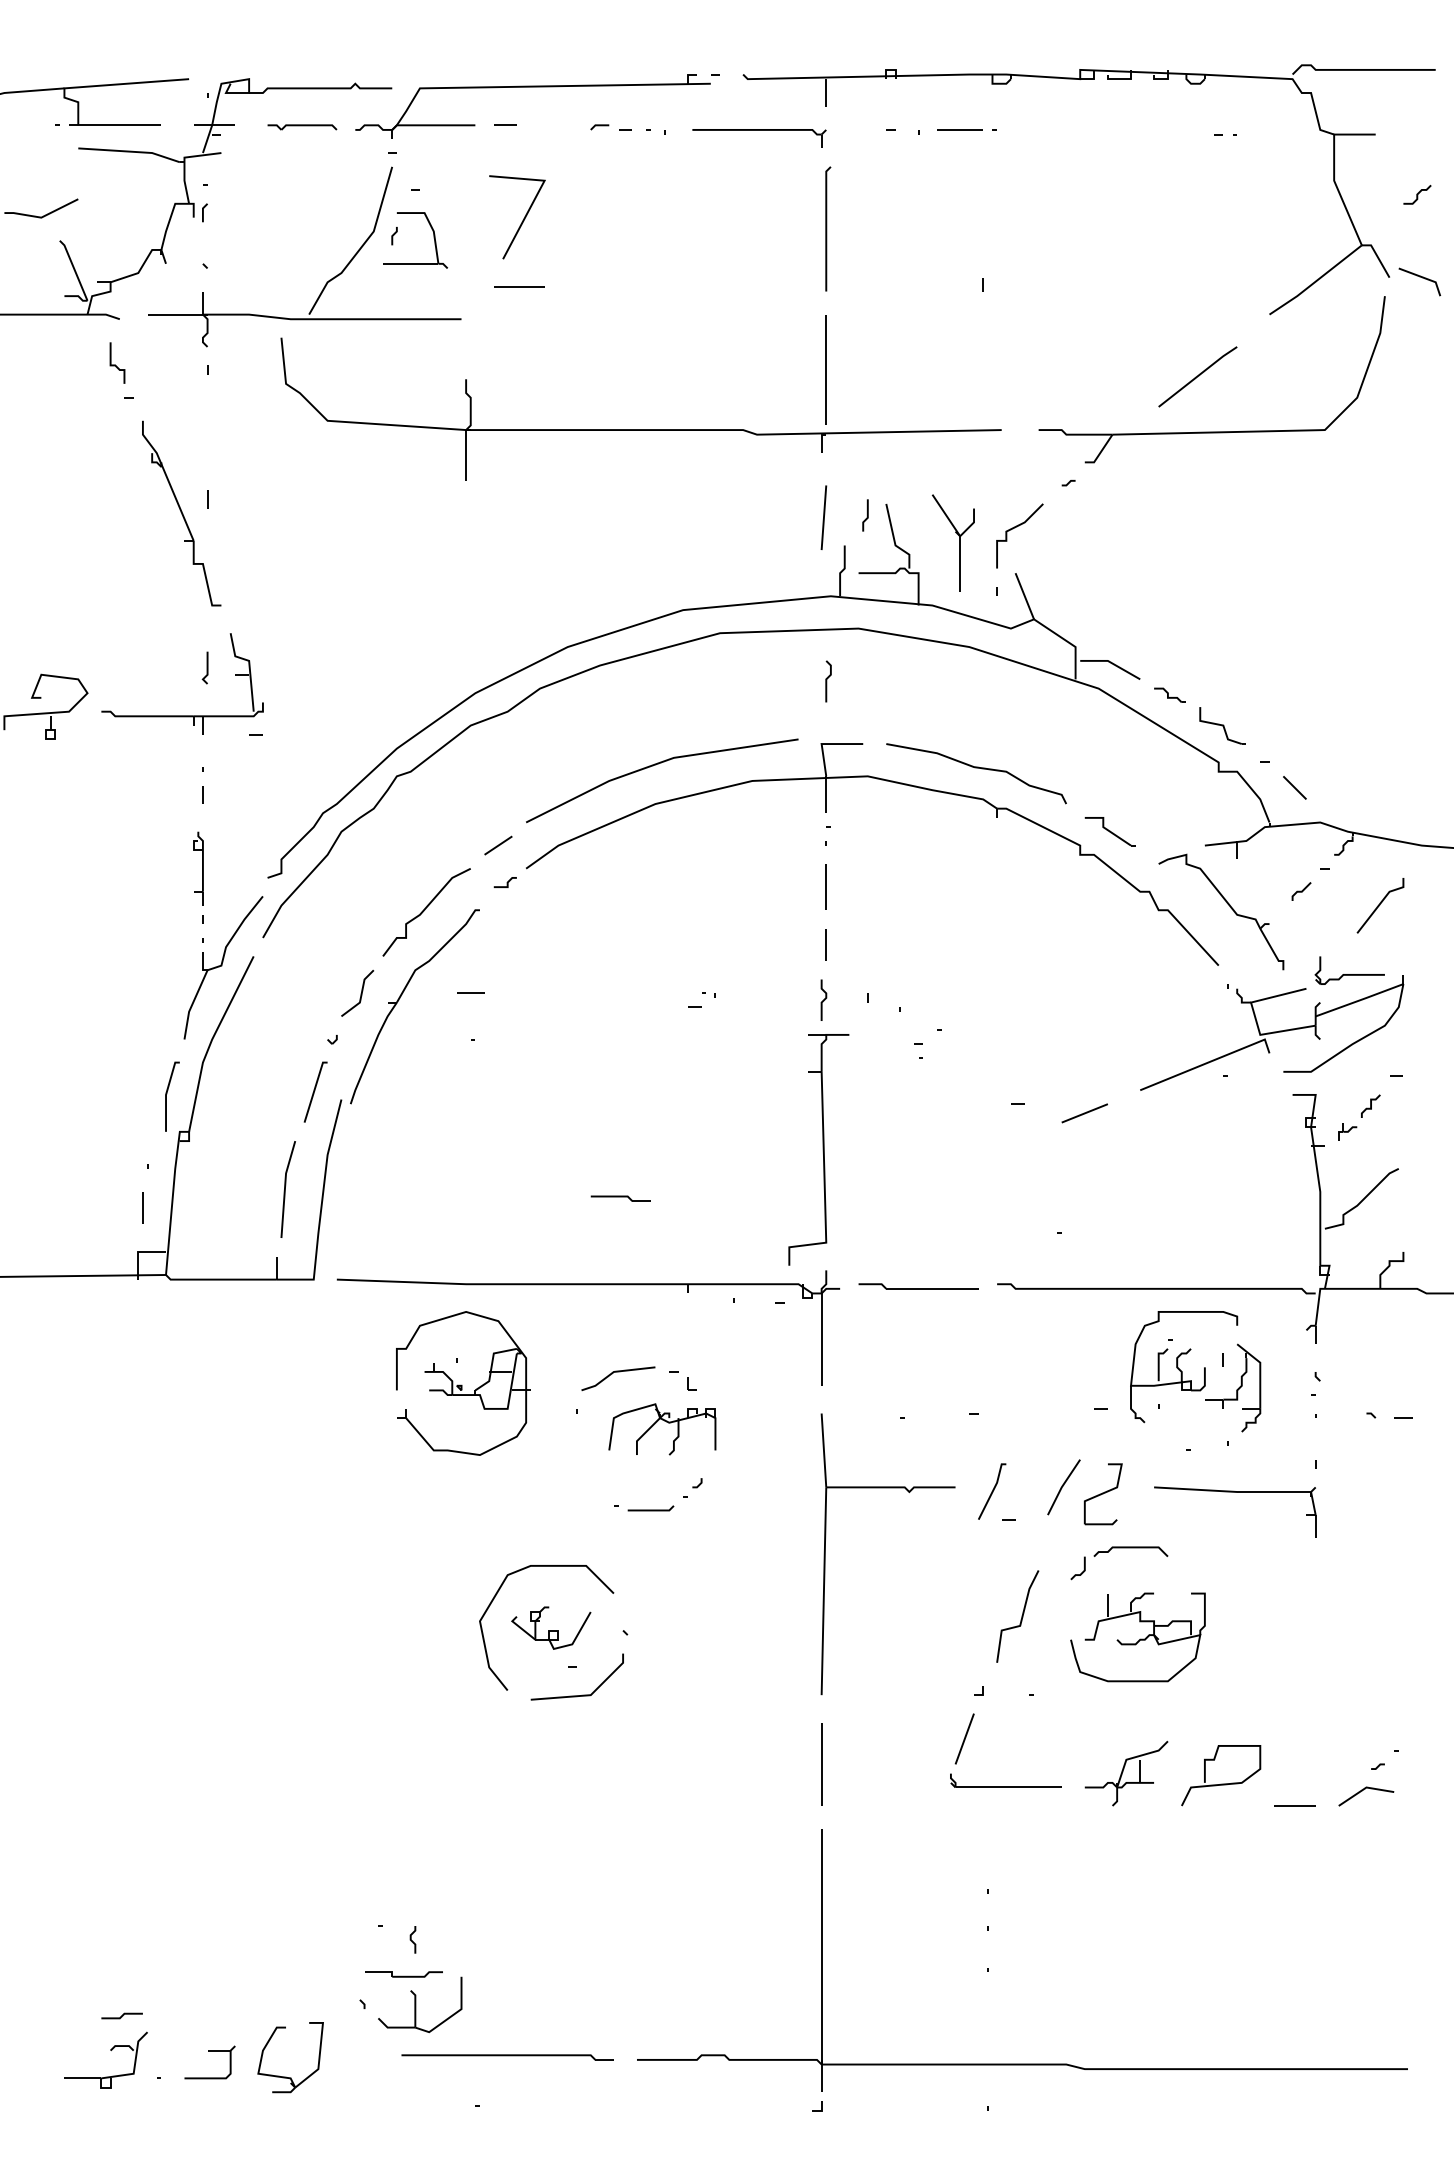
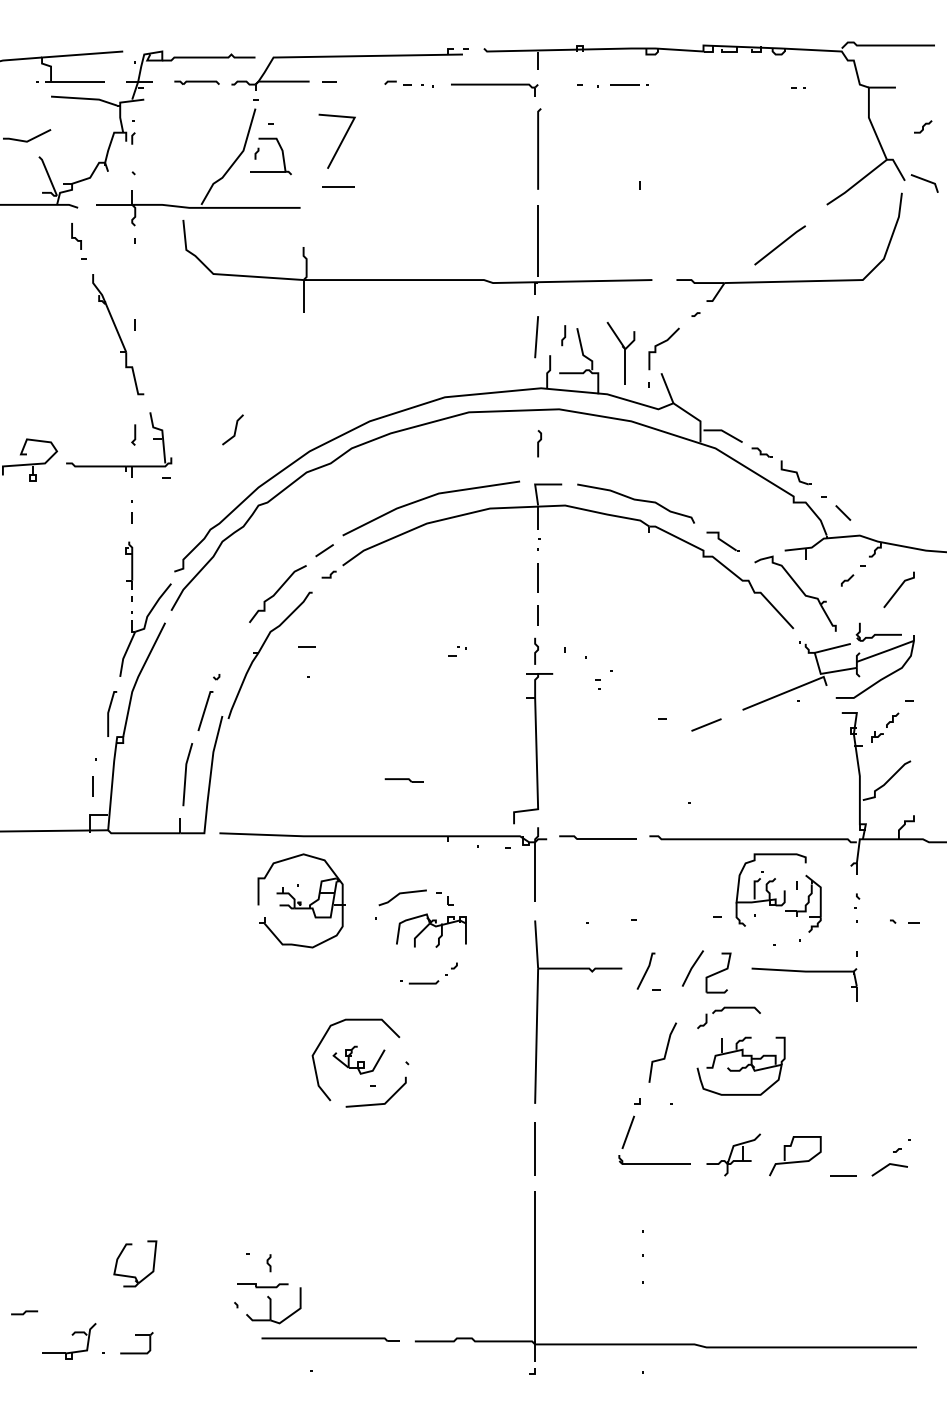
line: (359, 992) -> (234, 429), moved
line: (121, 2015) -> (24, 1312), moved
part: (283, 2075) -> (130, 1275), moved

